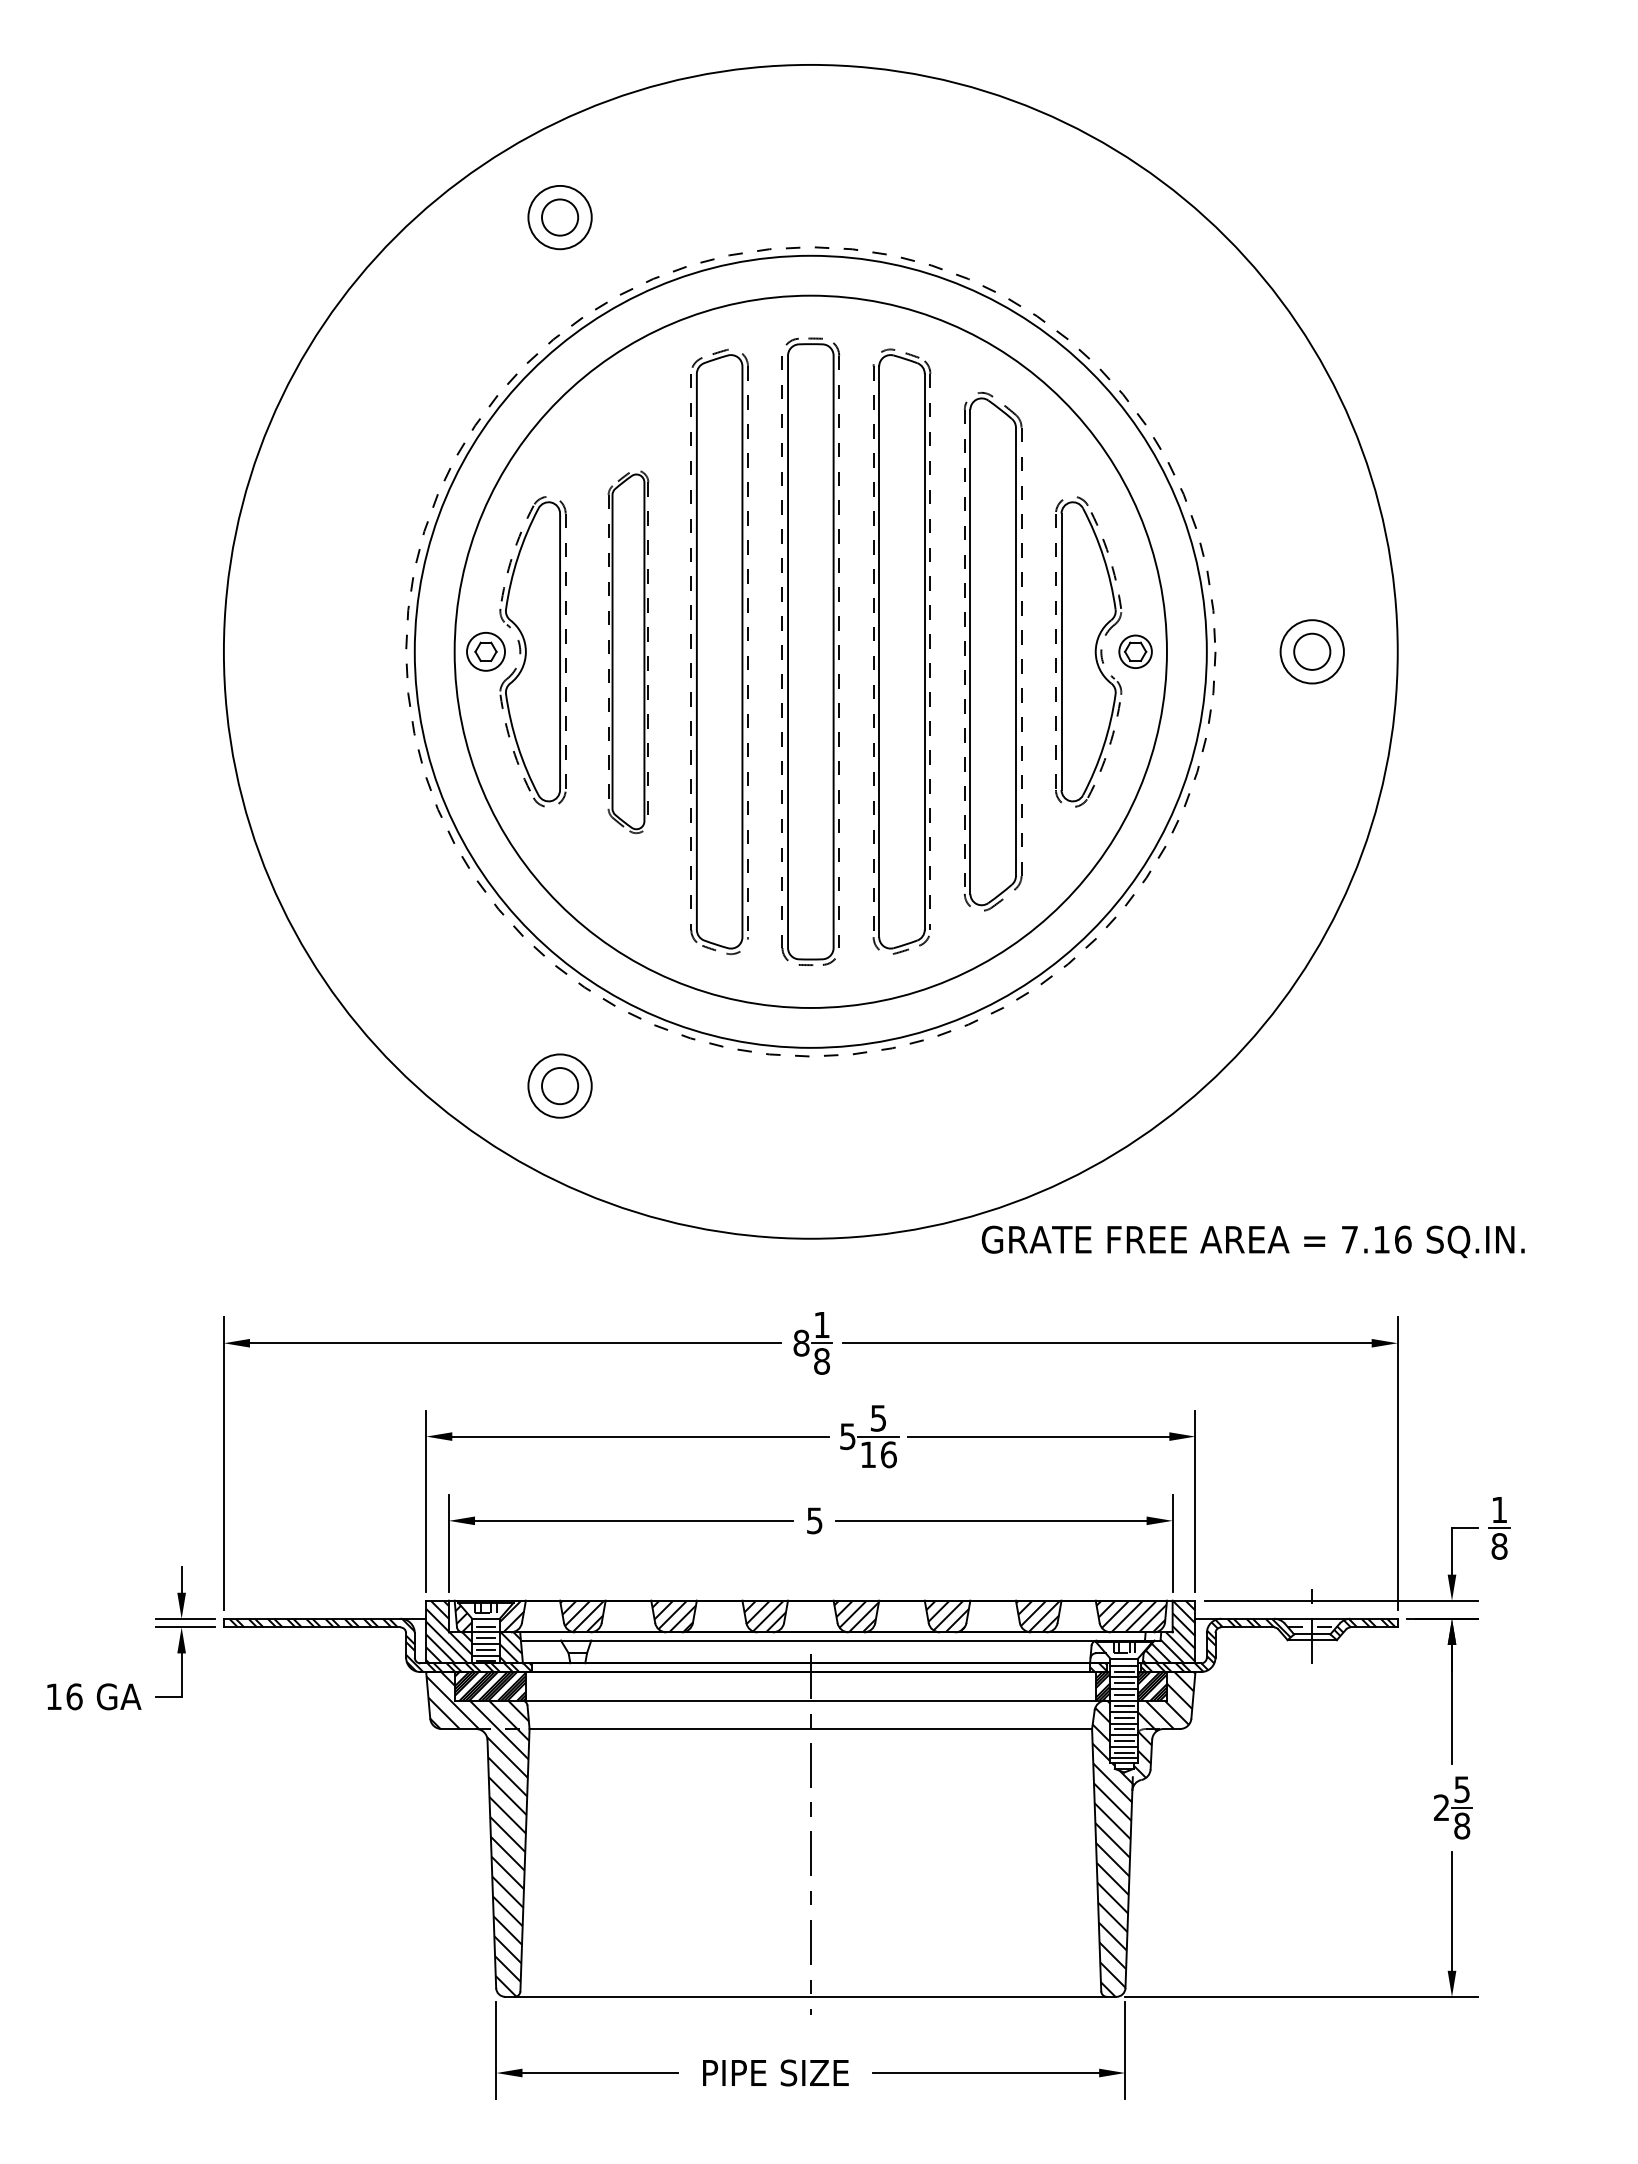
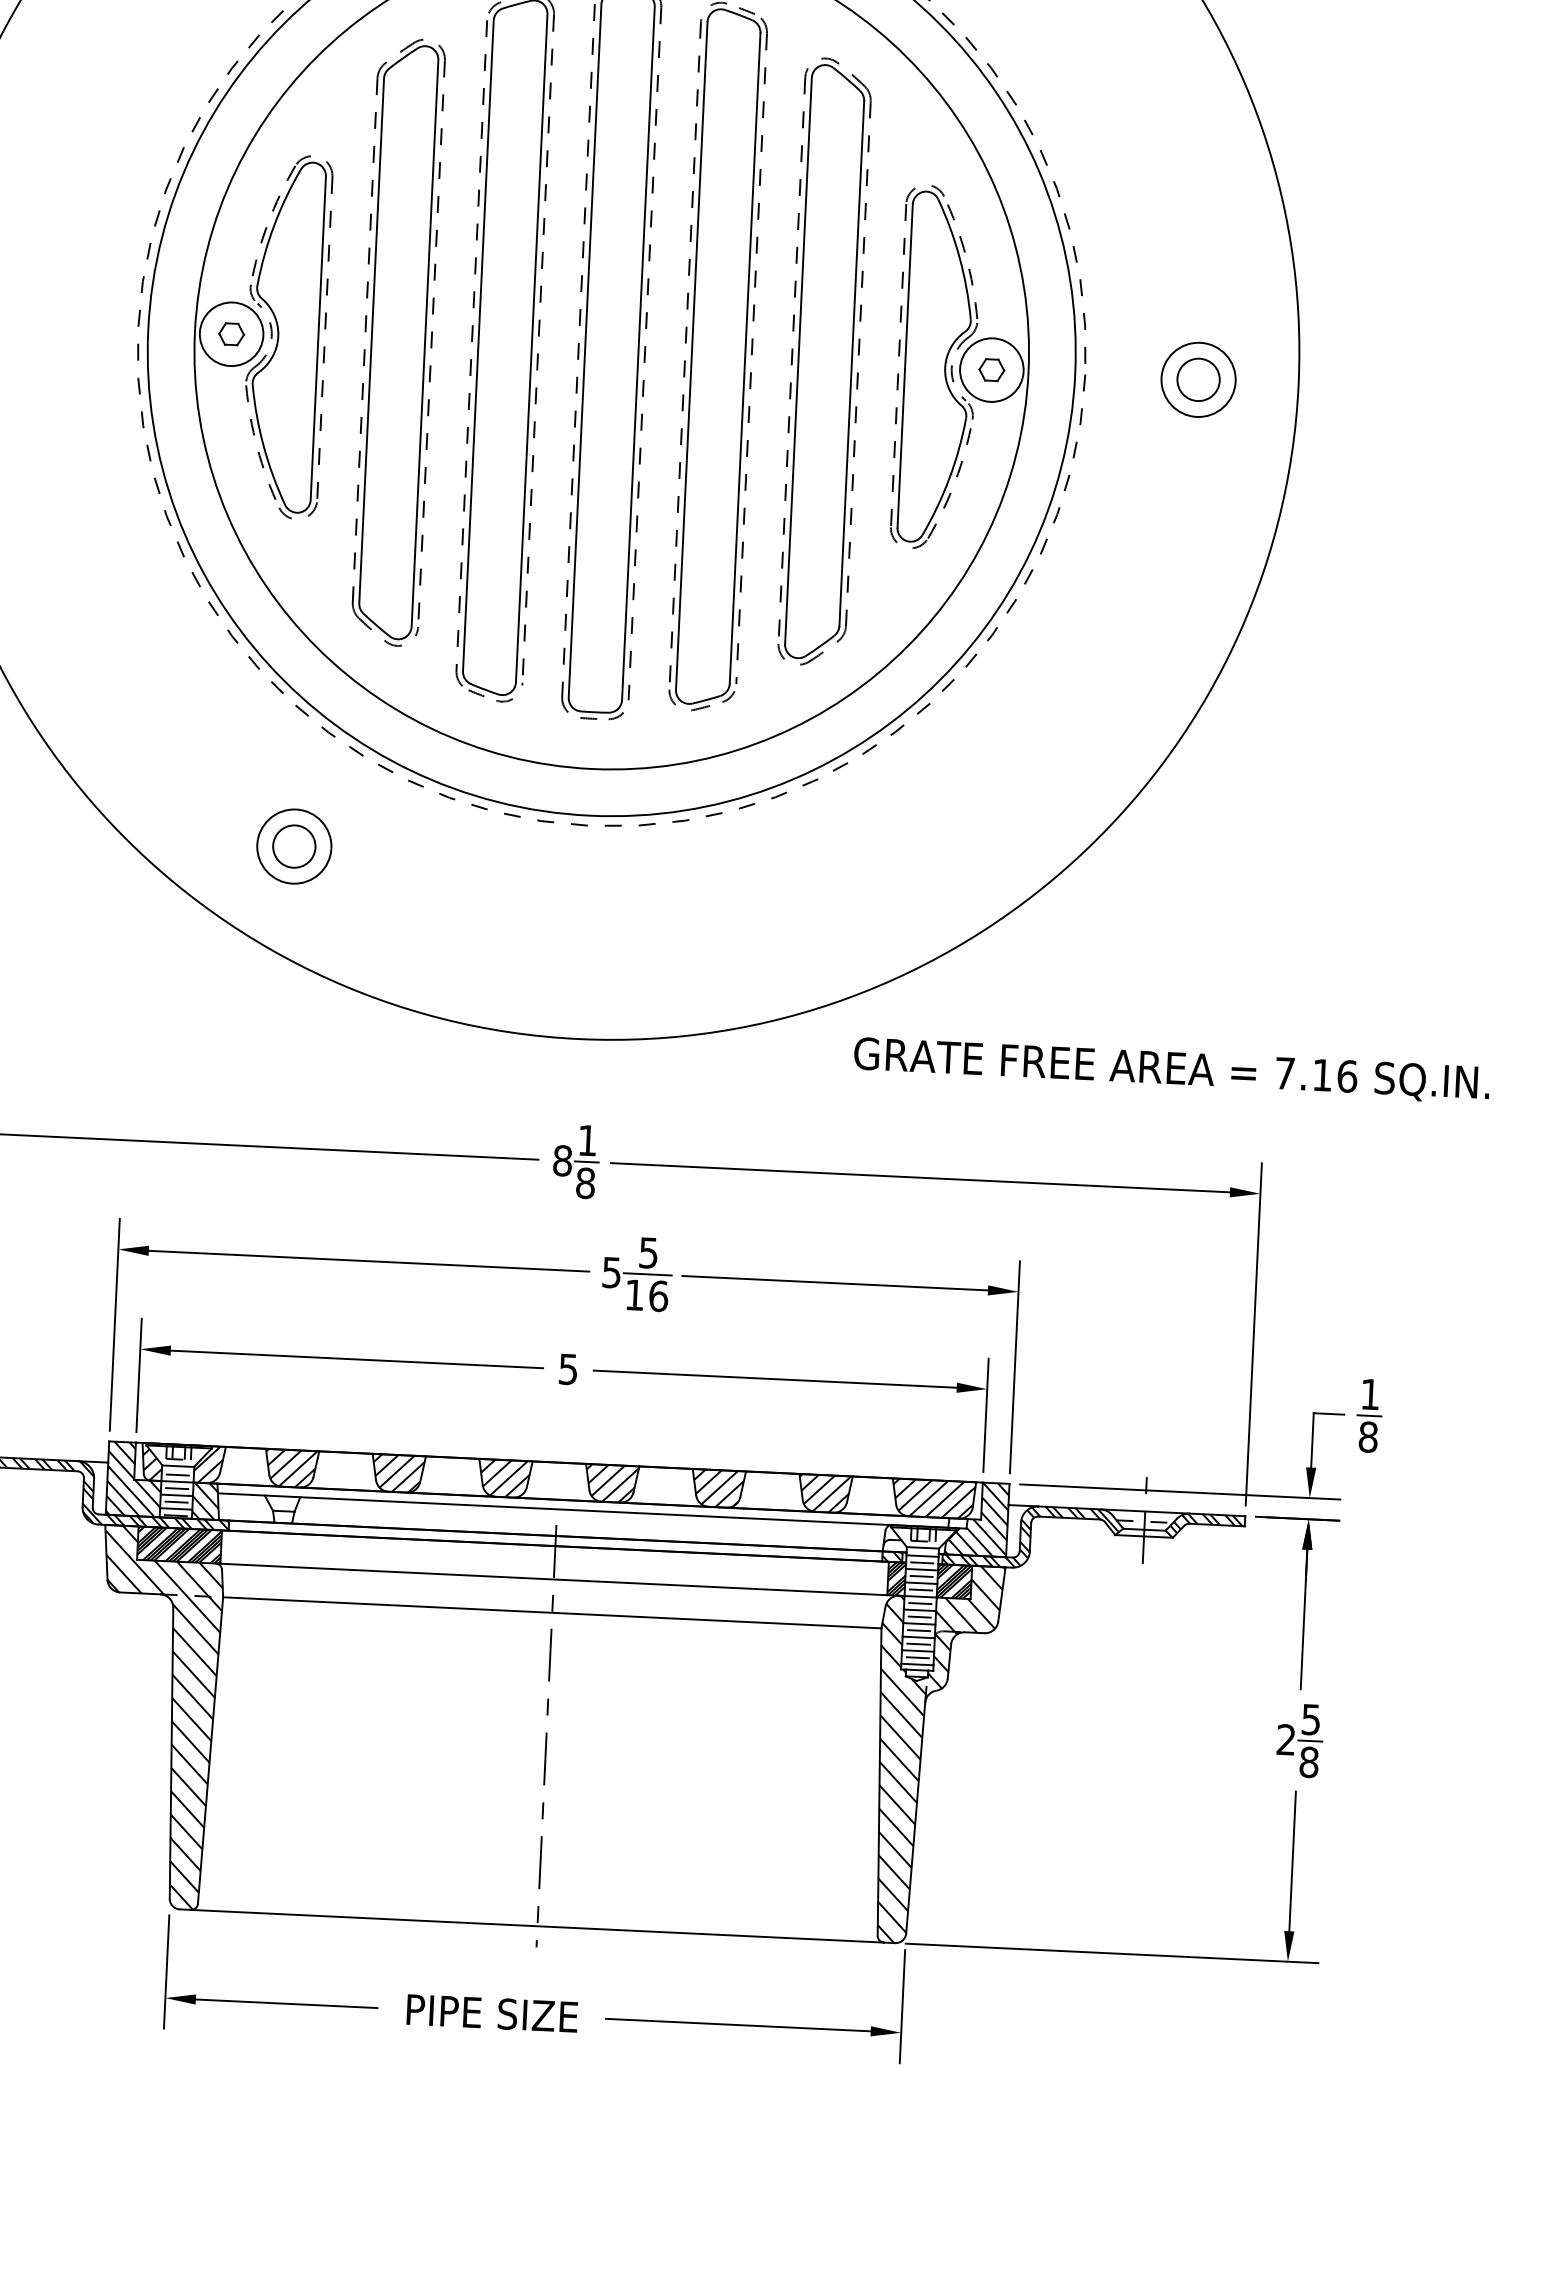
circle: (485, 651) -> (231, 333), size x1.43
part: (628, 651) -> (398, 341), size x1.43
circle: (1135, 651) -> (991, 369), size x1.67
text: (1252, 1241) -> (1170, 1070), moved

